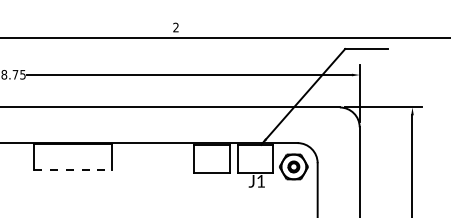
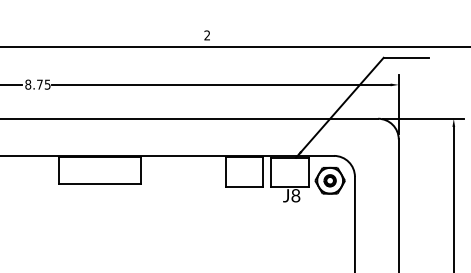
line: (72, 169) -> (99, 183), dashed -> solid
text: (260, 181) -> (295, 195), J1 -> J8

